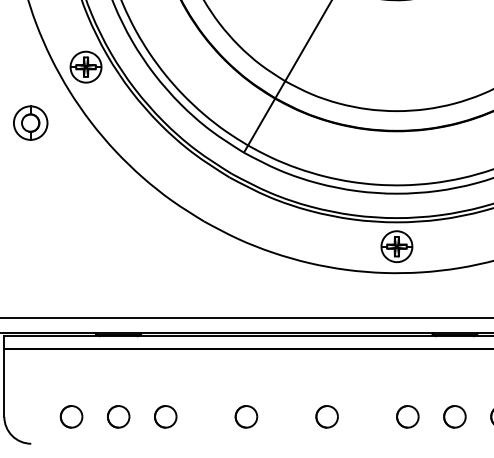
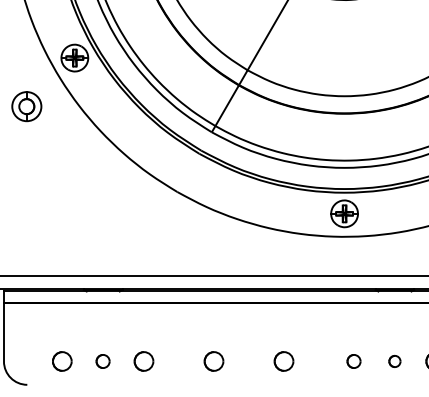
part: (117, 416) -> (102, 361), size x0.7
part: (407, 416) -> (353, 361), size x0.7
part: (454, 416) -> (394, 361), size x0.6

